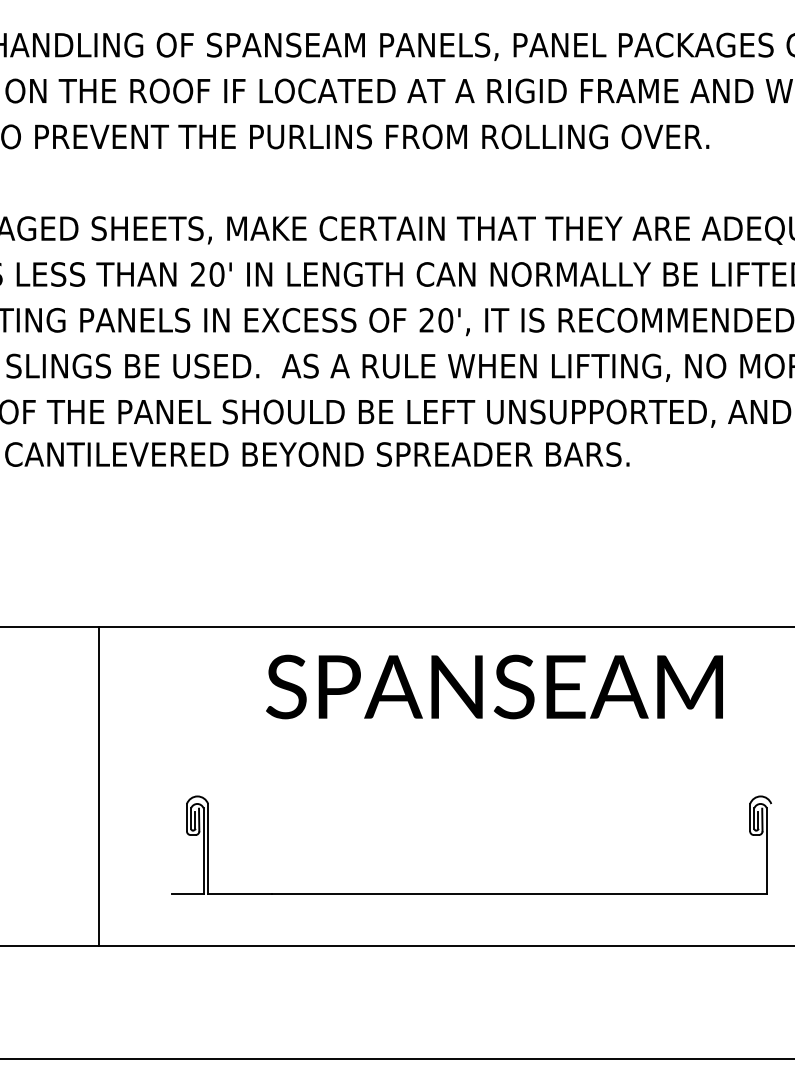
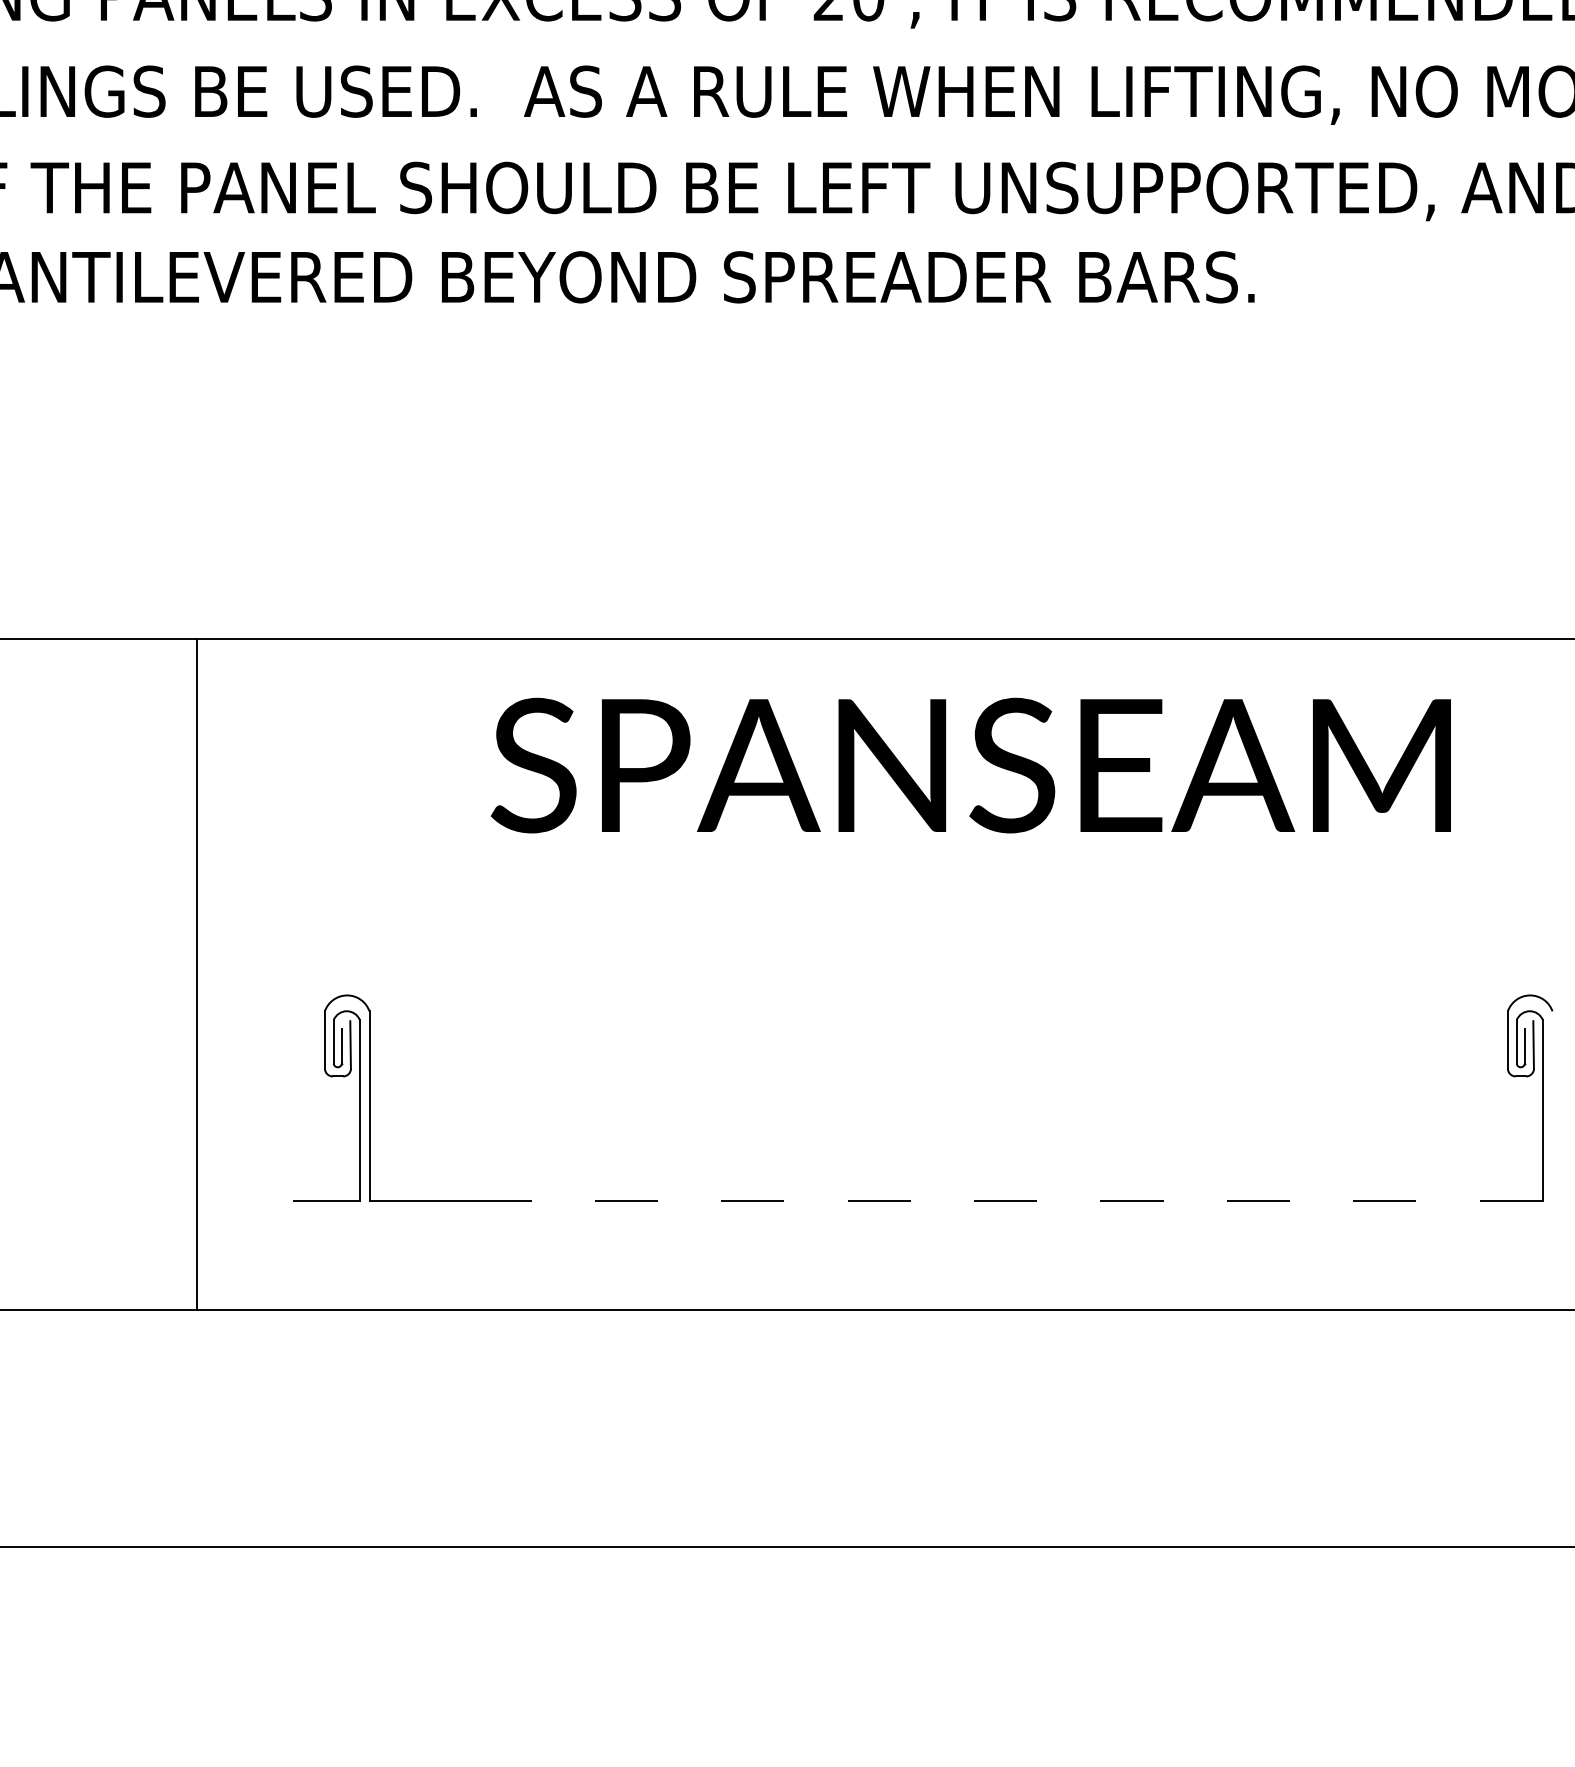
line: (98, 786) -> (195, 974), moved
line: (518, 894) -> (1021, 1201), solid -> dashed

